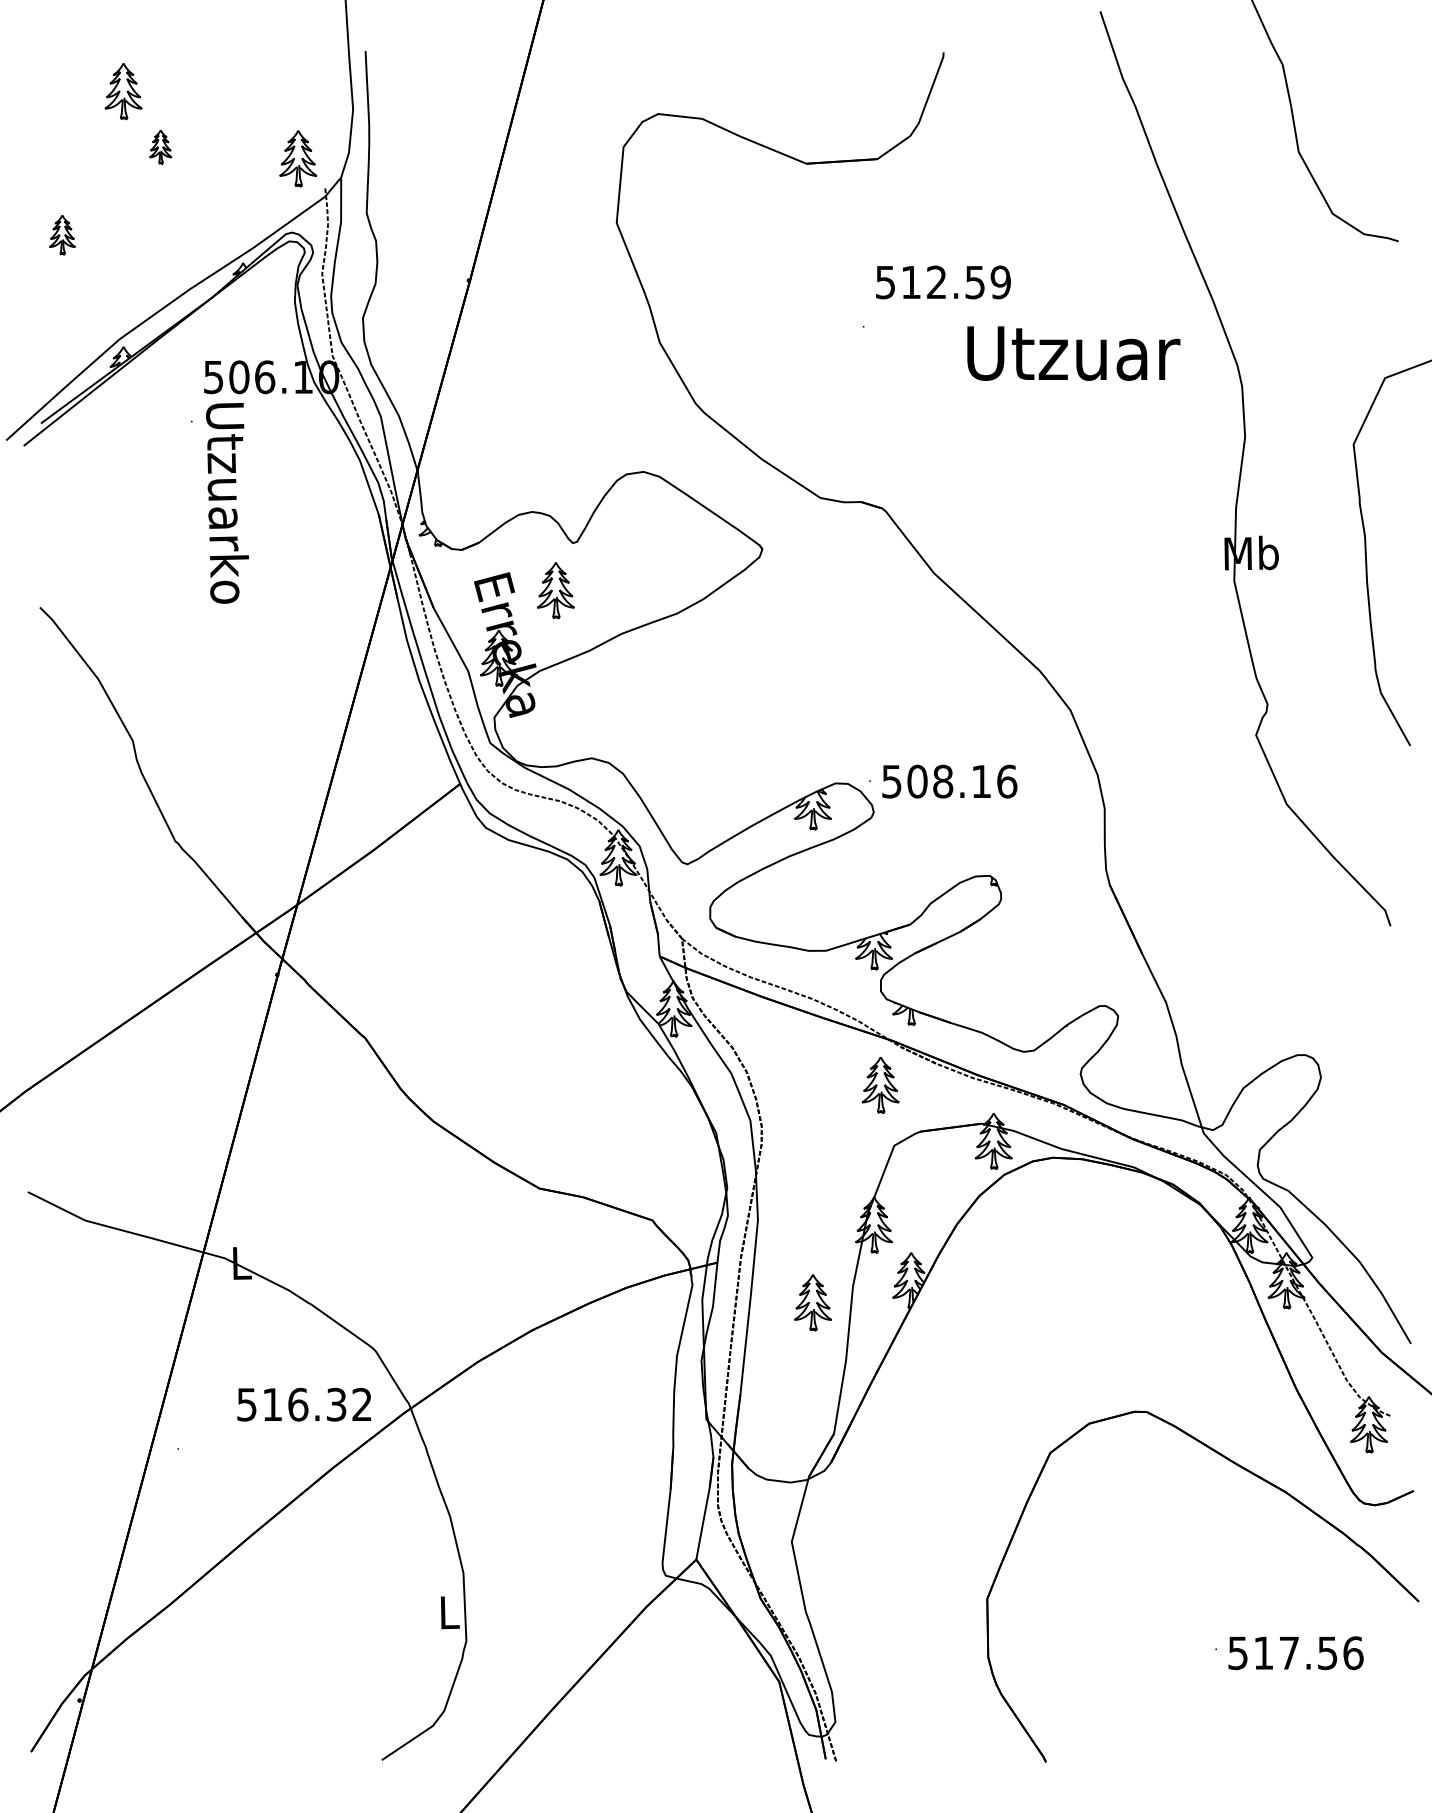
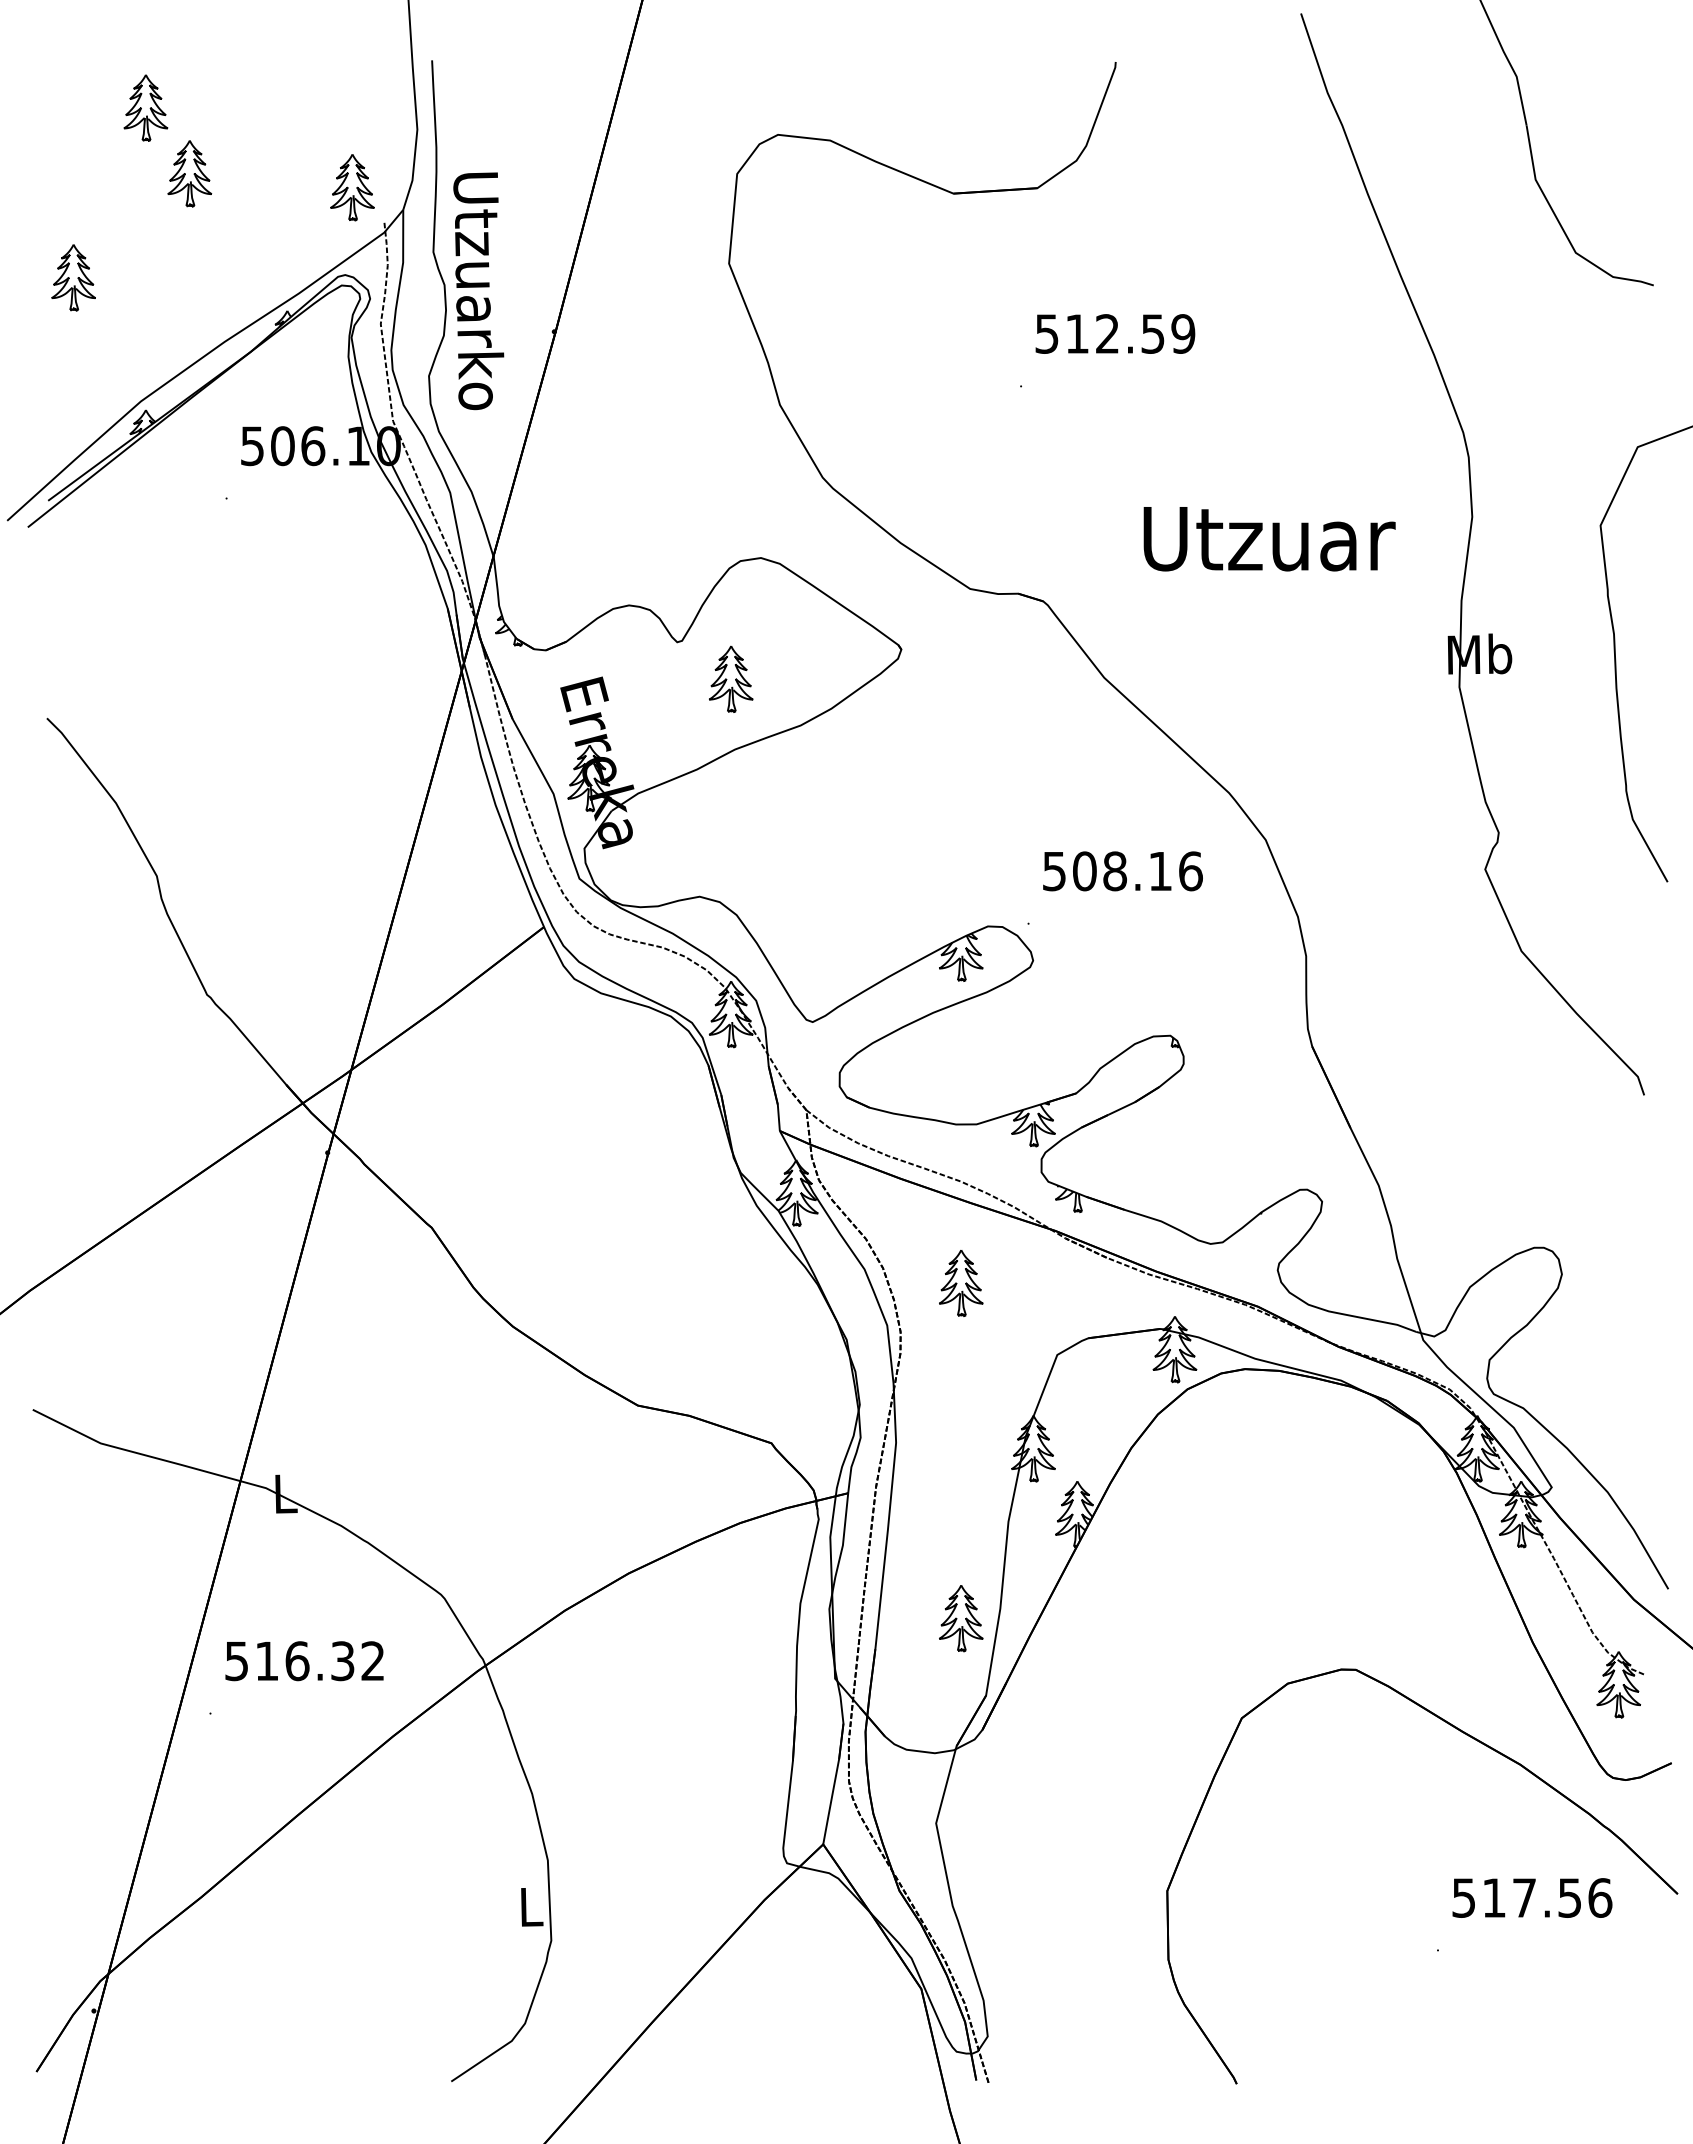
part: (160, 146) -> (189, 173), size x1.67
part: (62, 234) -> (73, 277), size x1.43
text: (1073, 353) -> (1269, 539), moved
text: (227, 503) -> (478, 291), moved
part: (556, 589) -> (731, 678), moved
text: (949, 781) -> (1122, 871), moved
part: (880, 1085) -> (961, 1283), moved
part: (813, 1302) -> (961, 1618), moved
text: (304, 1404) -> (304, 1661), moved
text: (1296, 1652) -> (1532, 1897), moved

